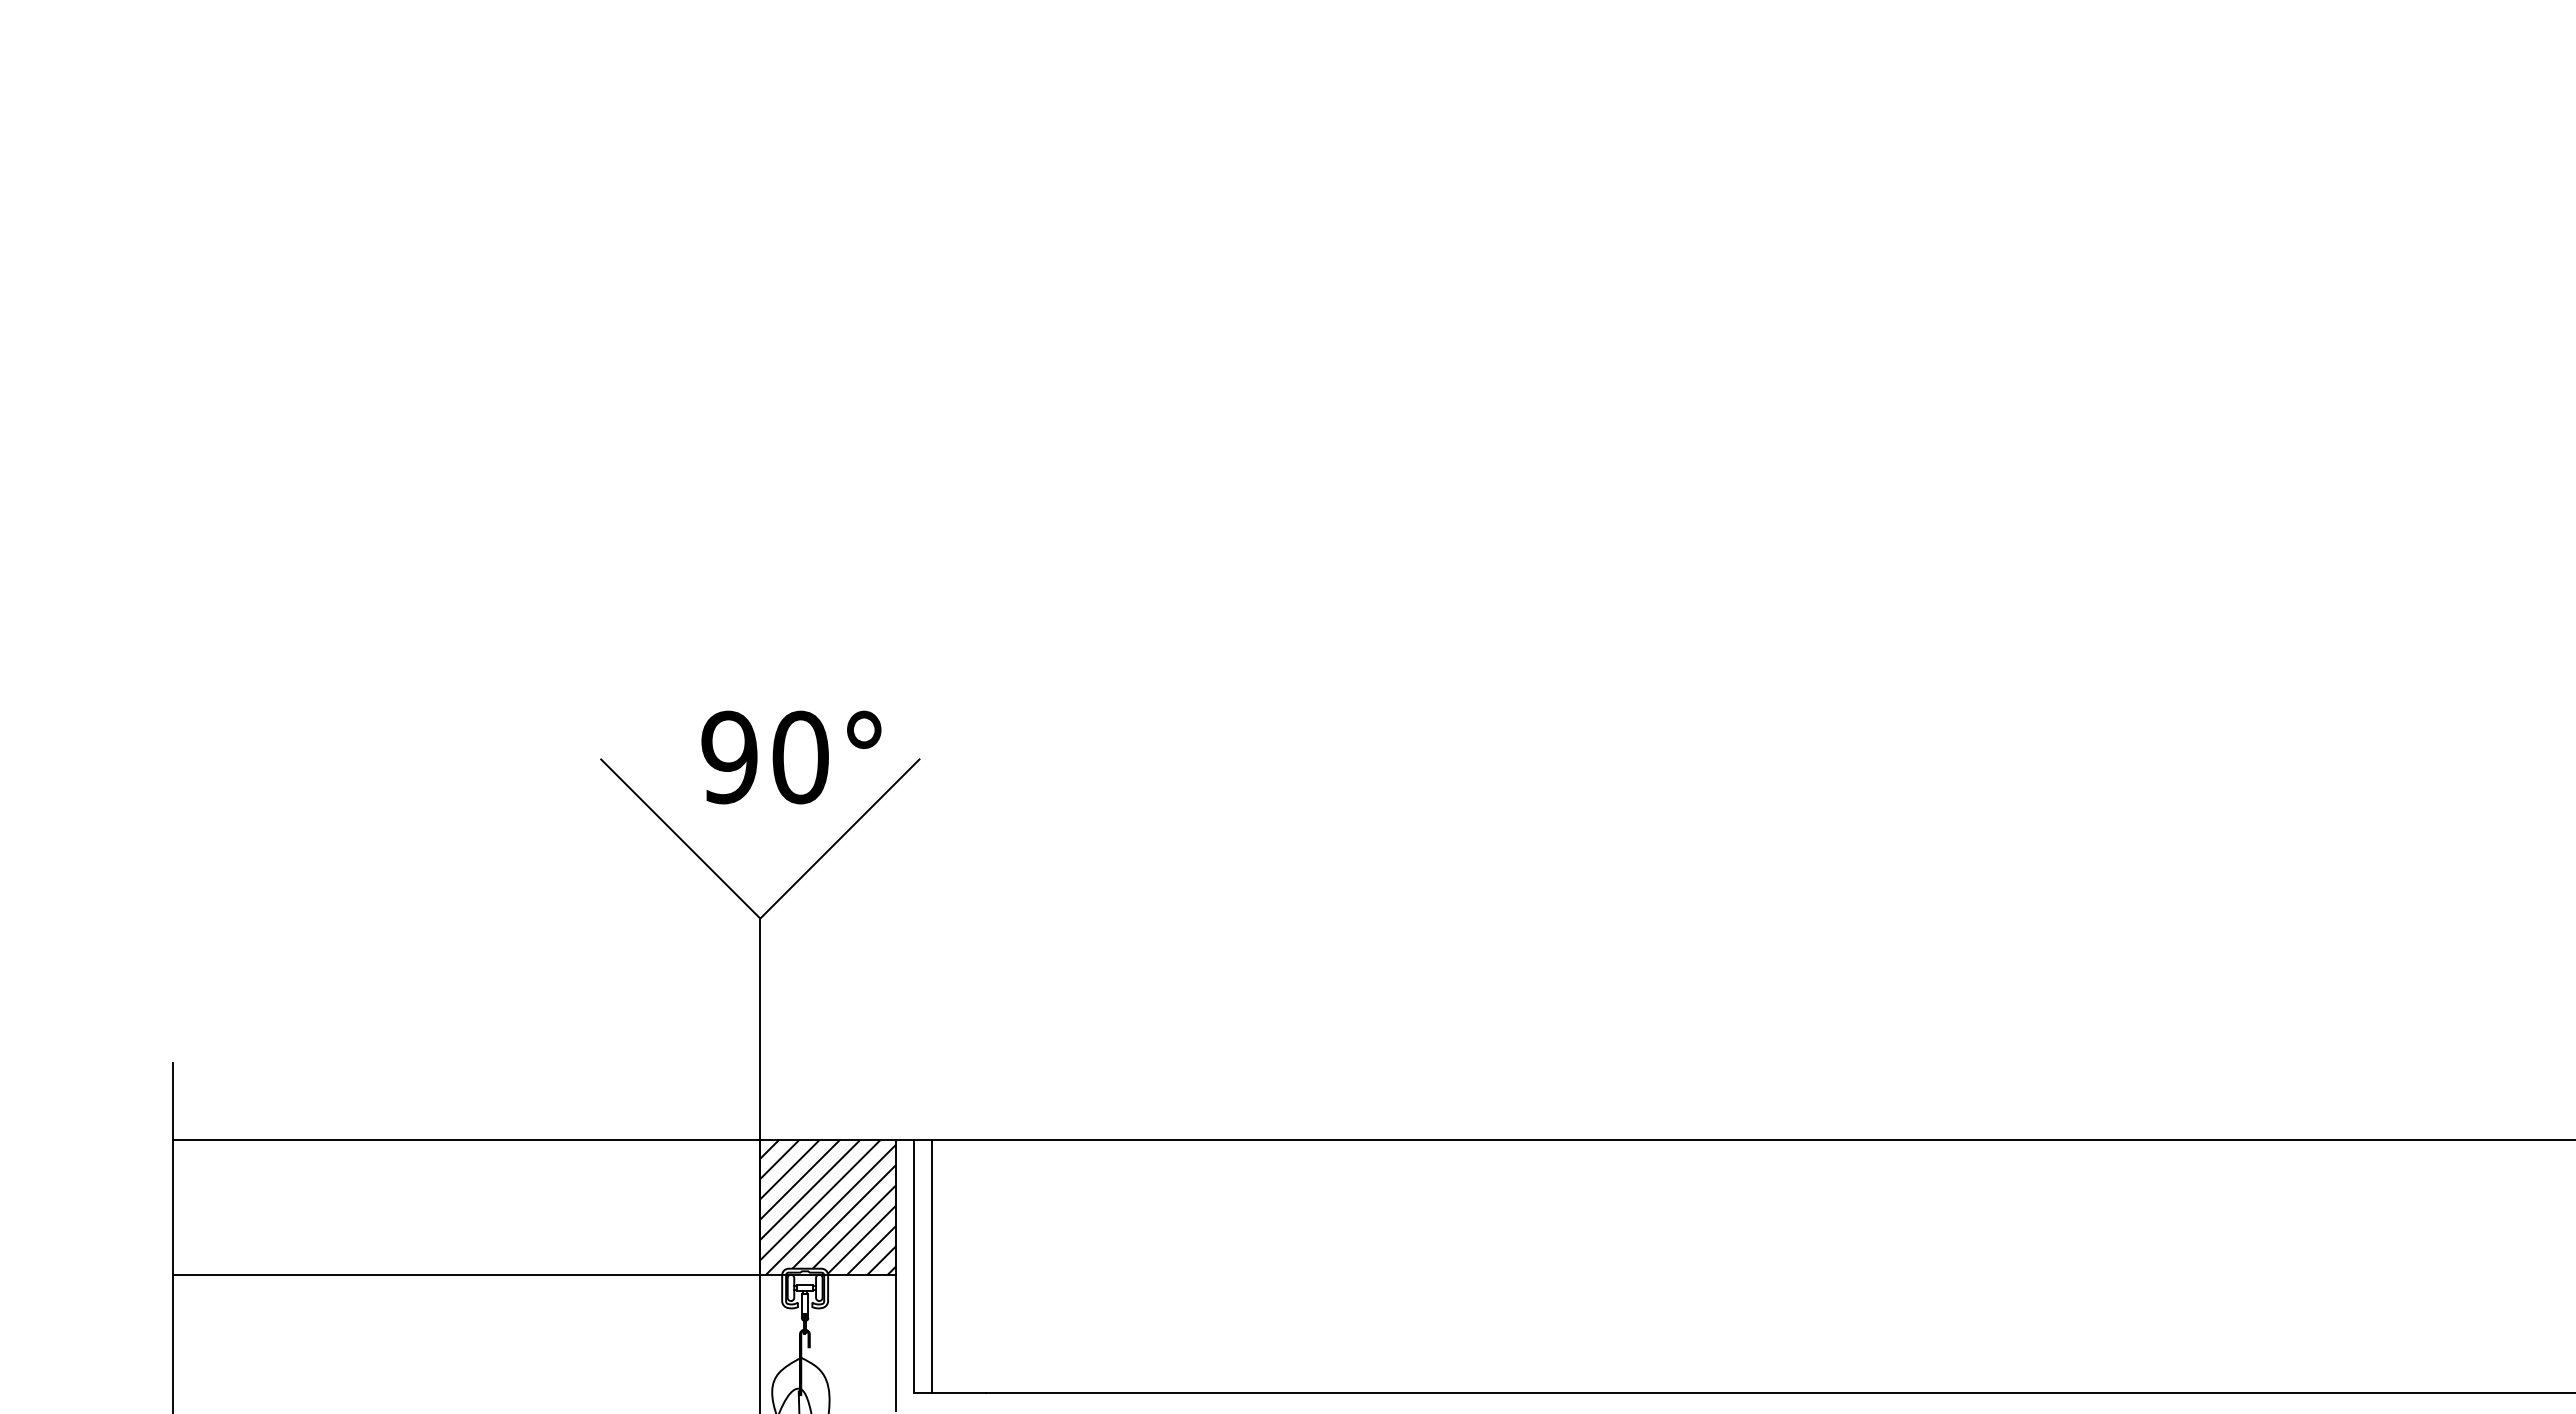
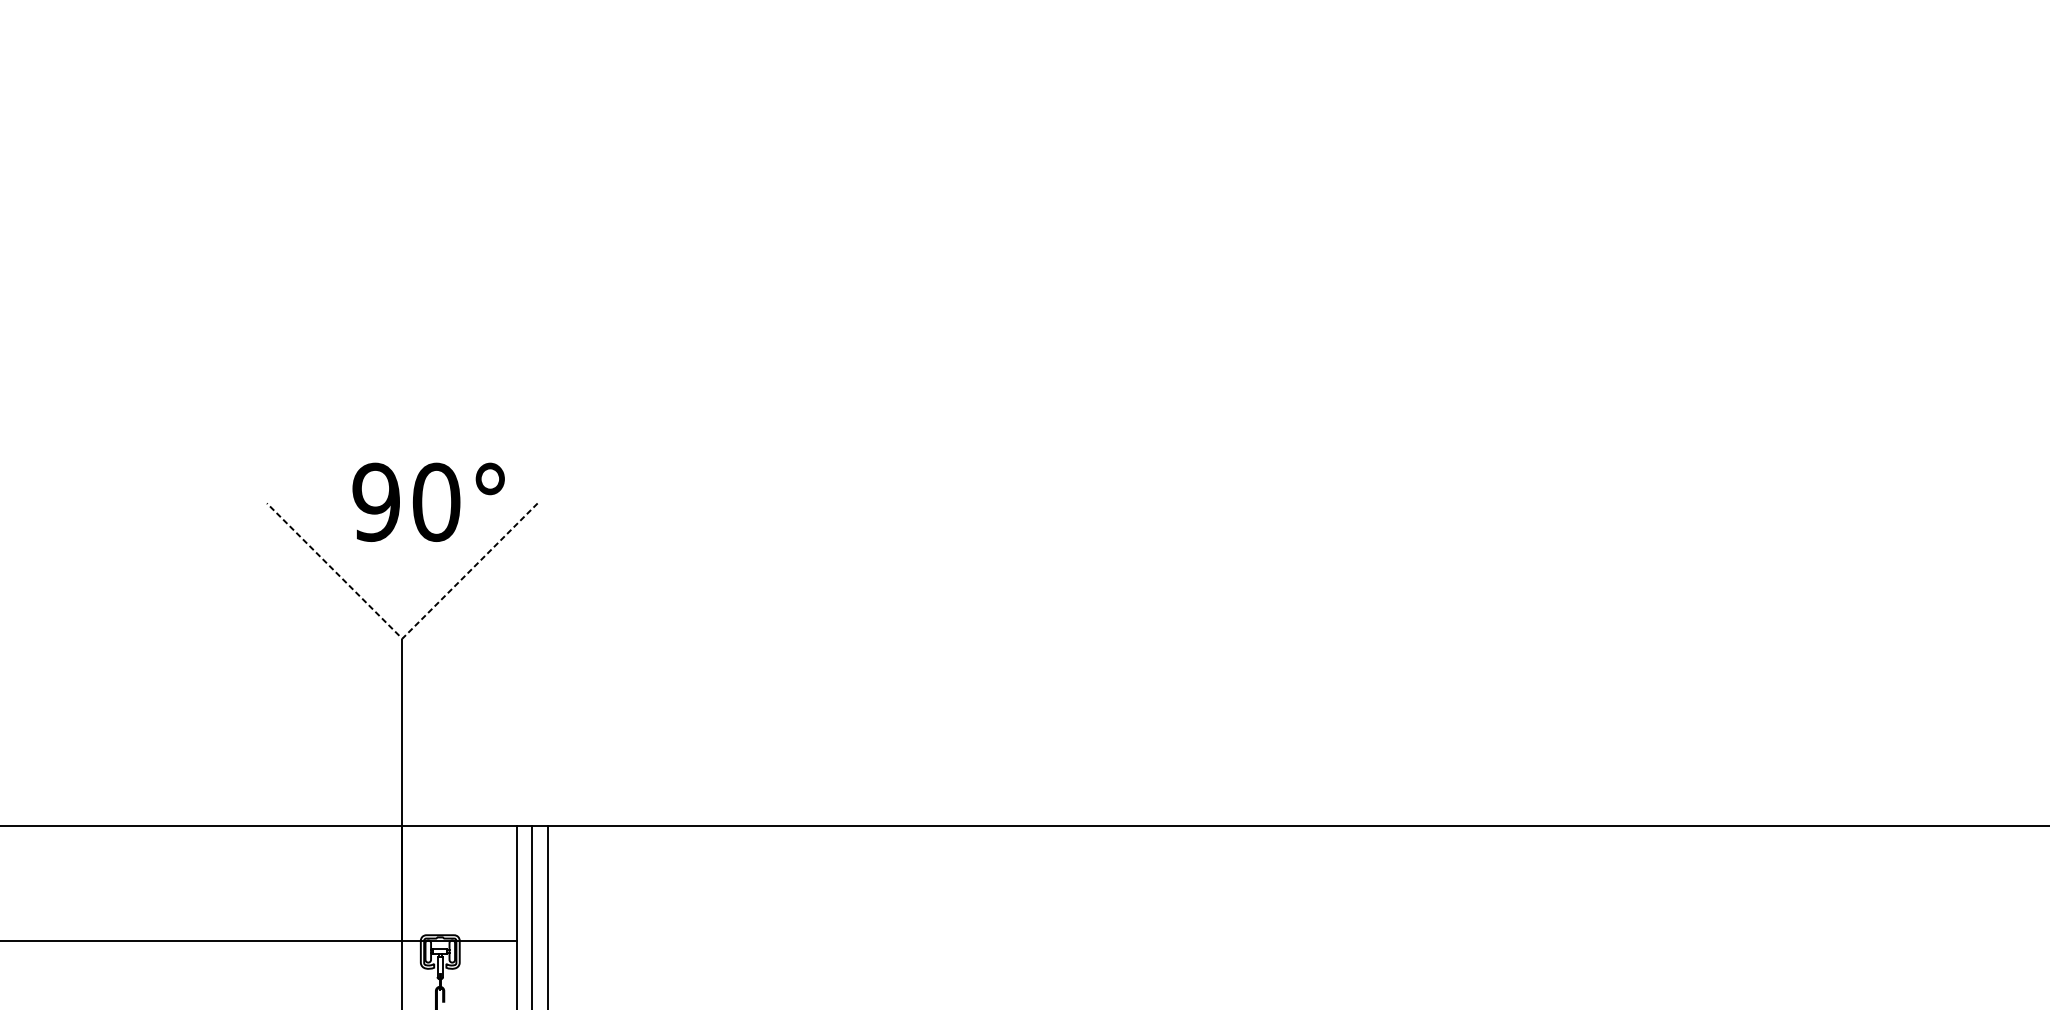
line: (760, 918) -> (402, 638), solid -> dashed
hatch: (827, 1207) -> (459, 883), removed

